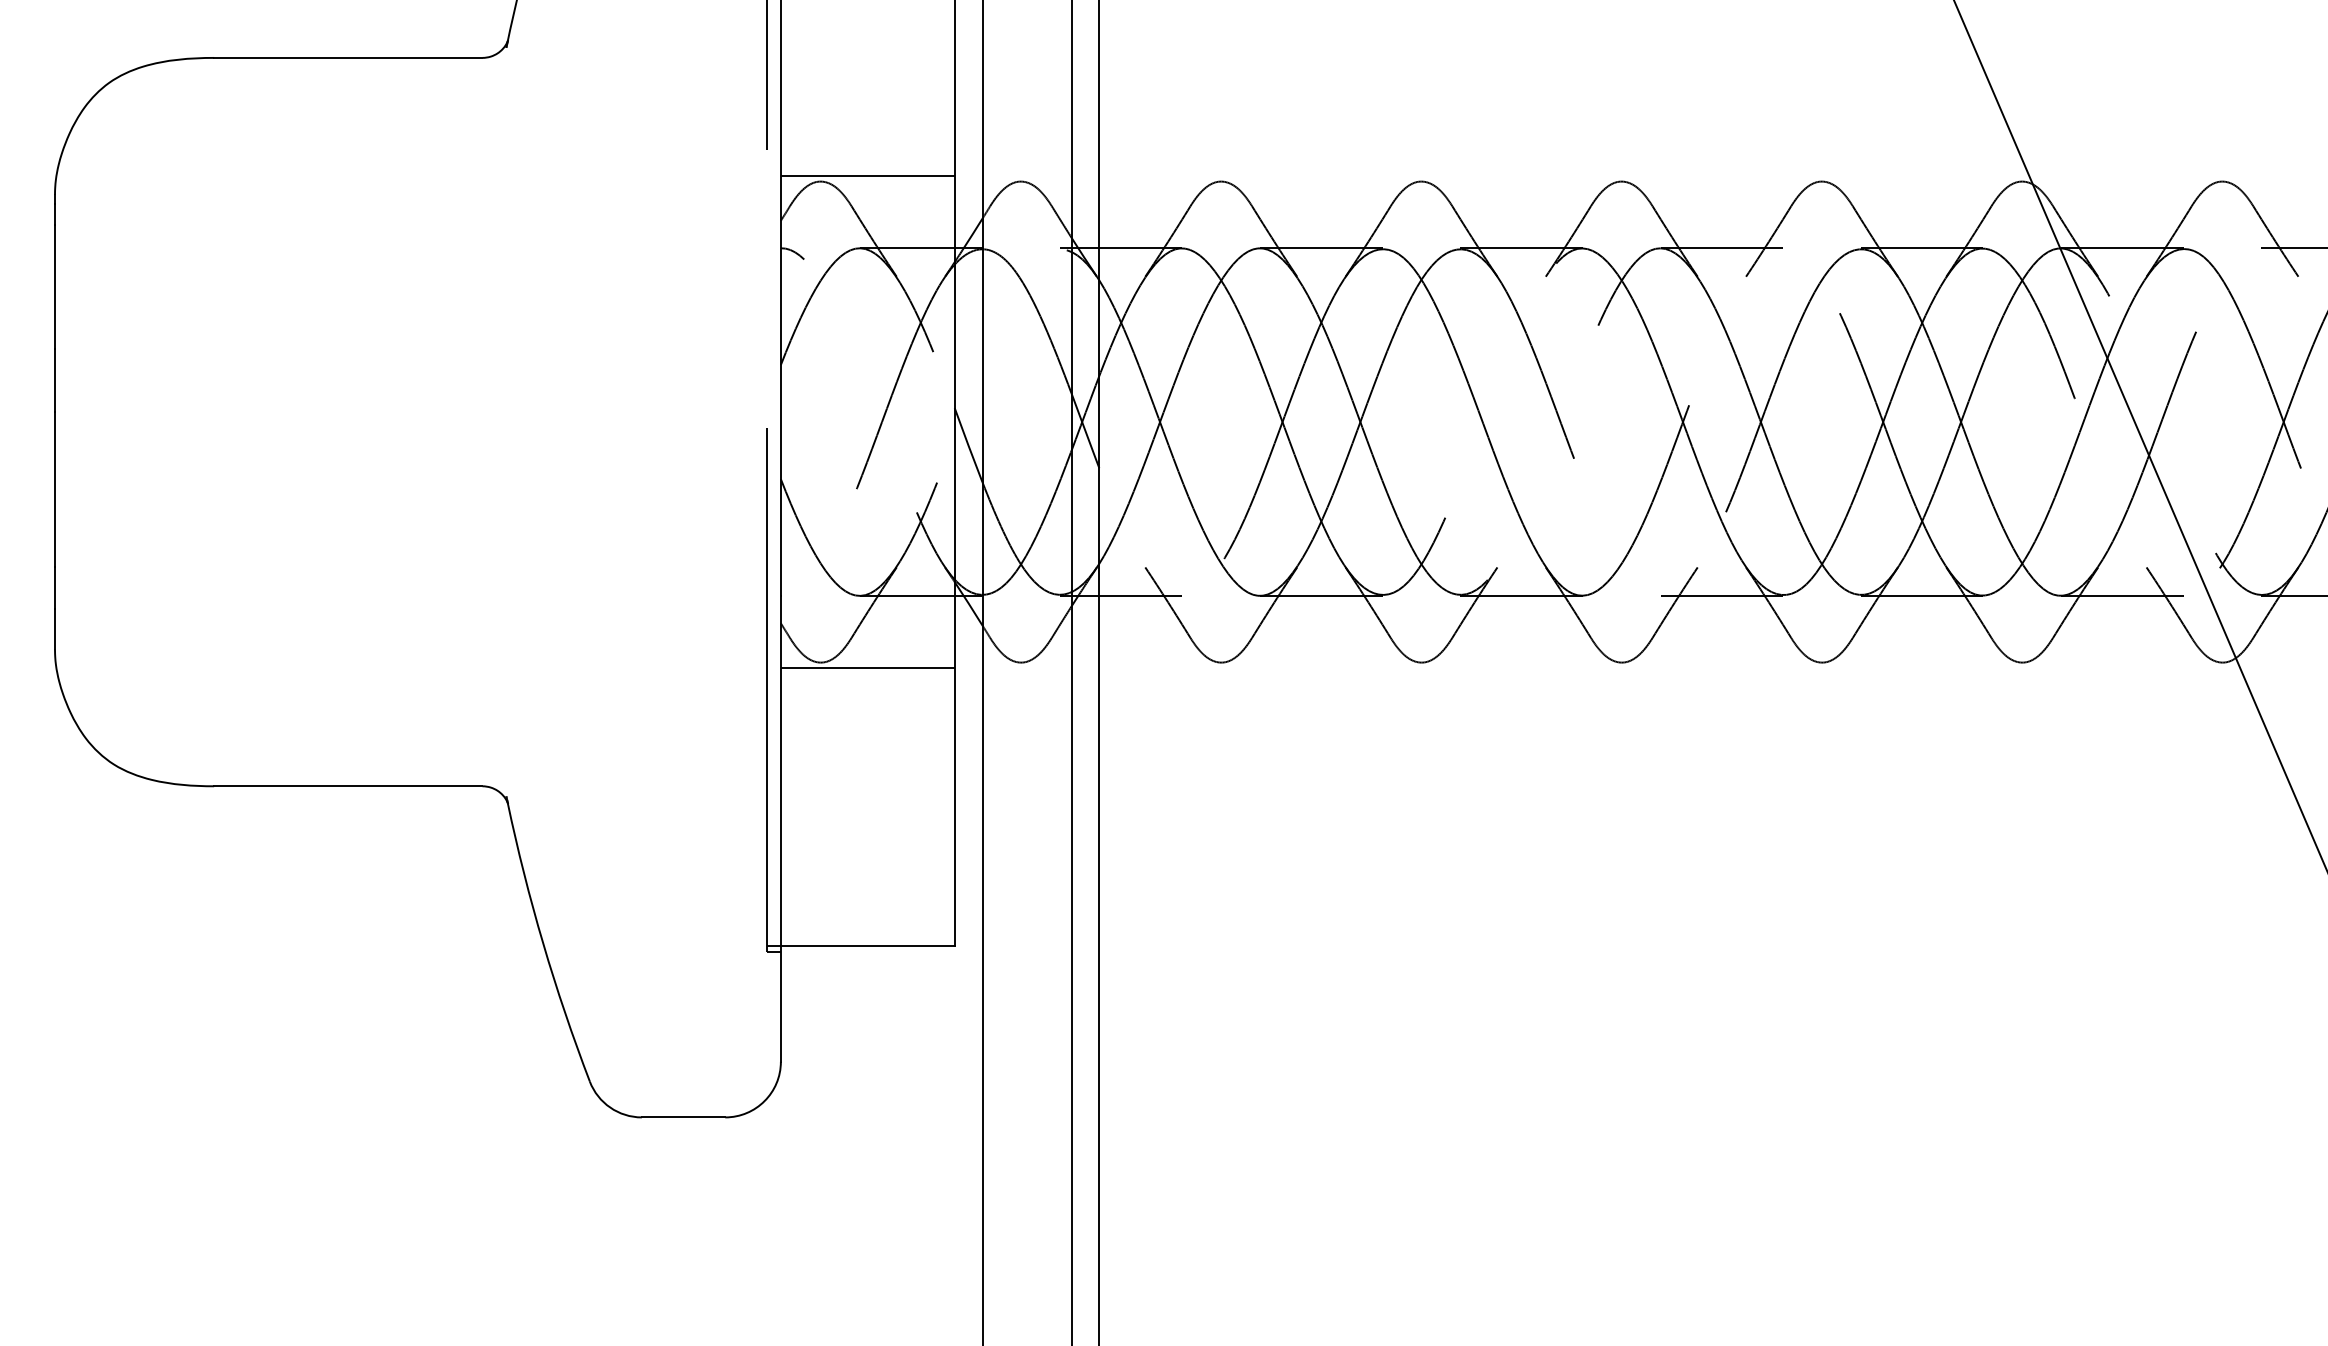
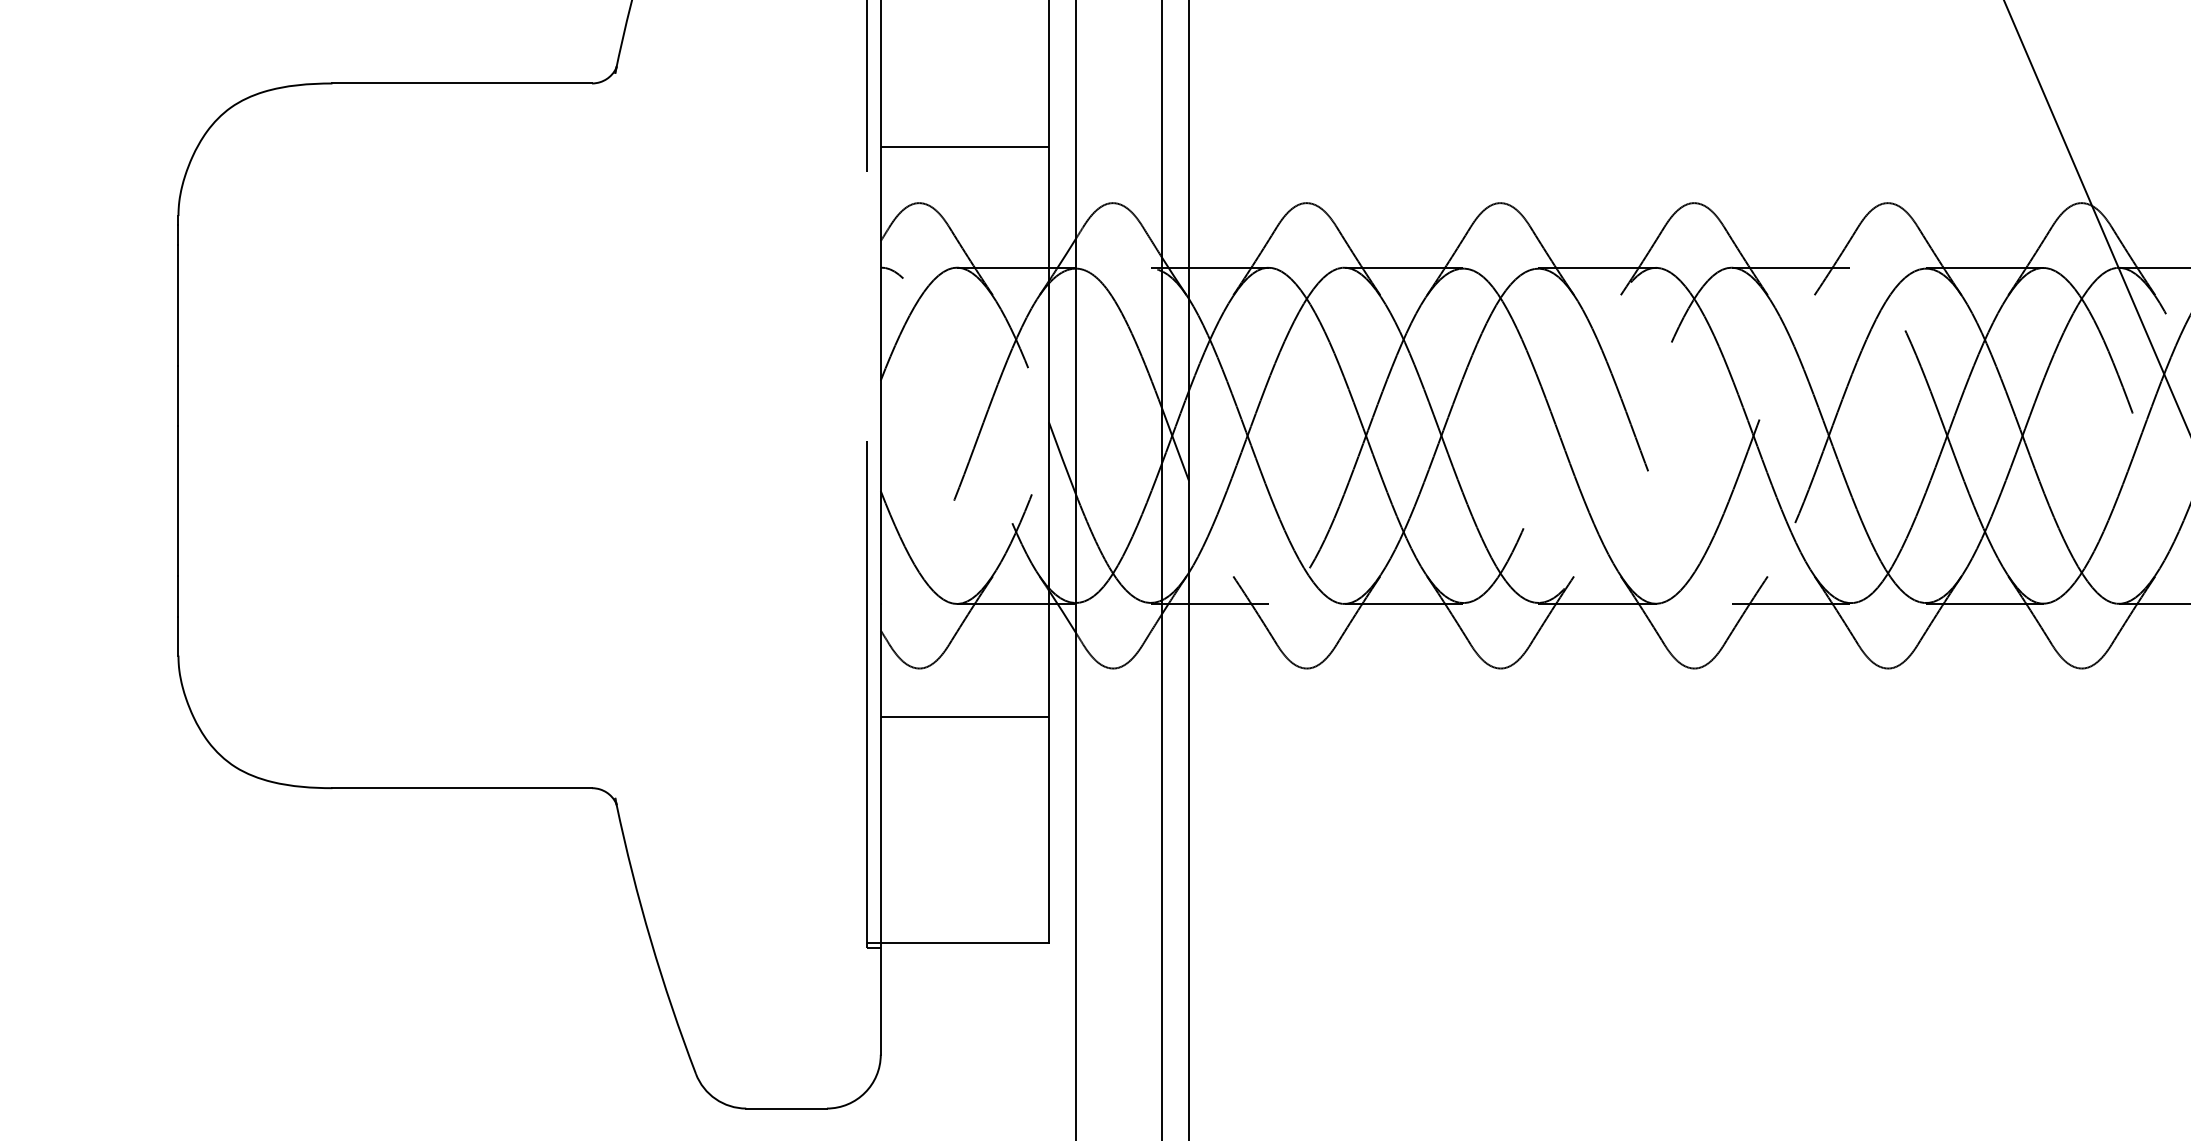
line: (867, 175) -> (964, 146), moved
line: (867, 668) -> (964, 716), moved

